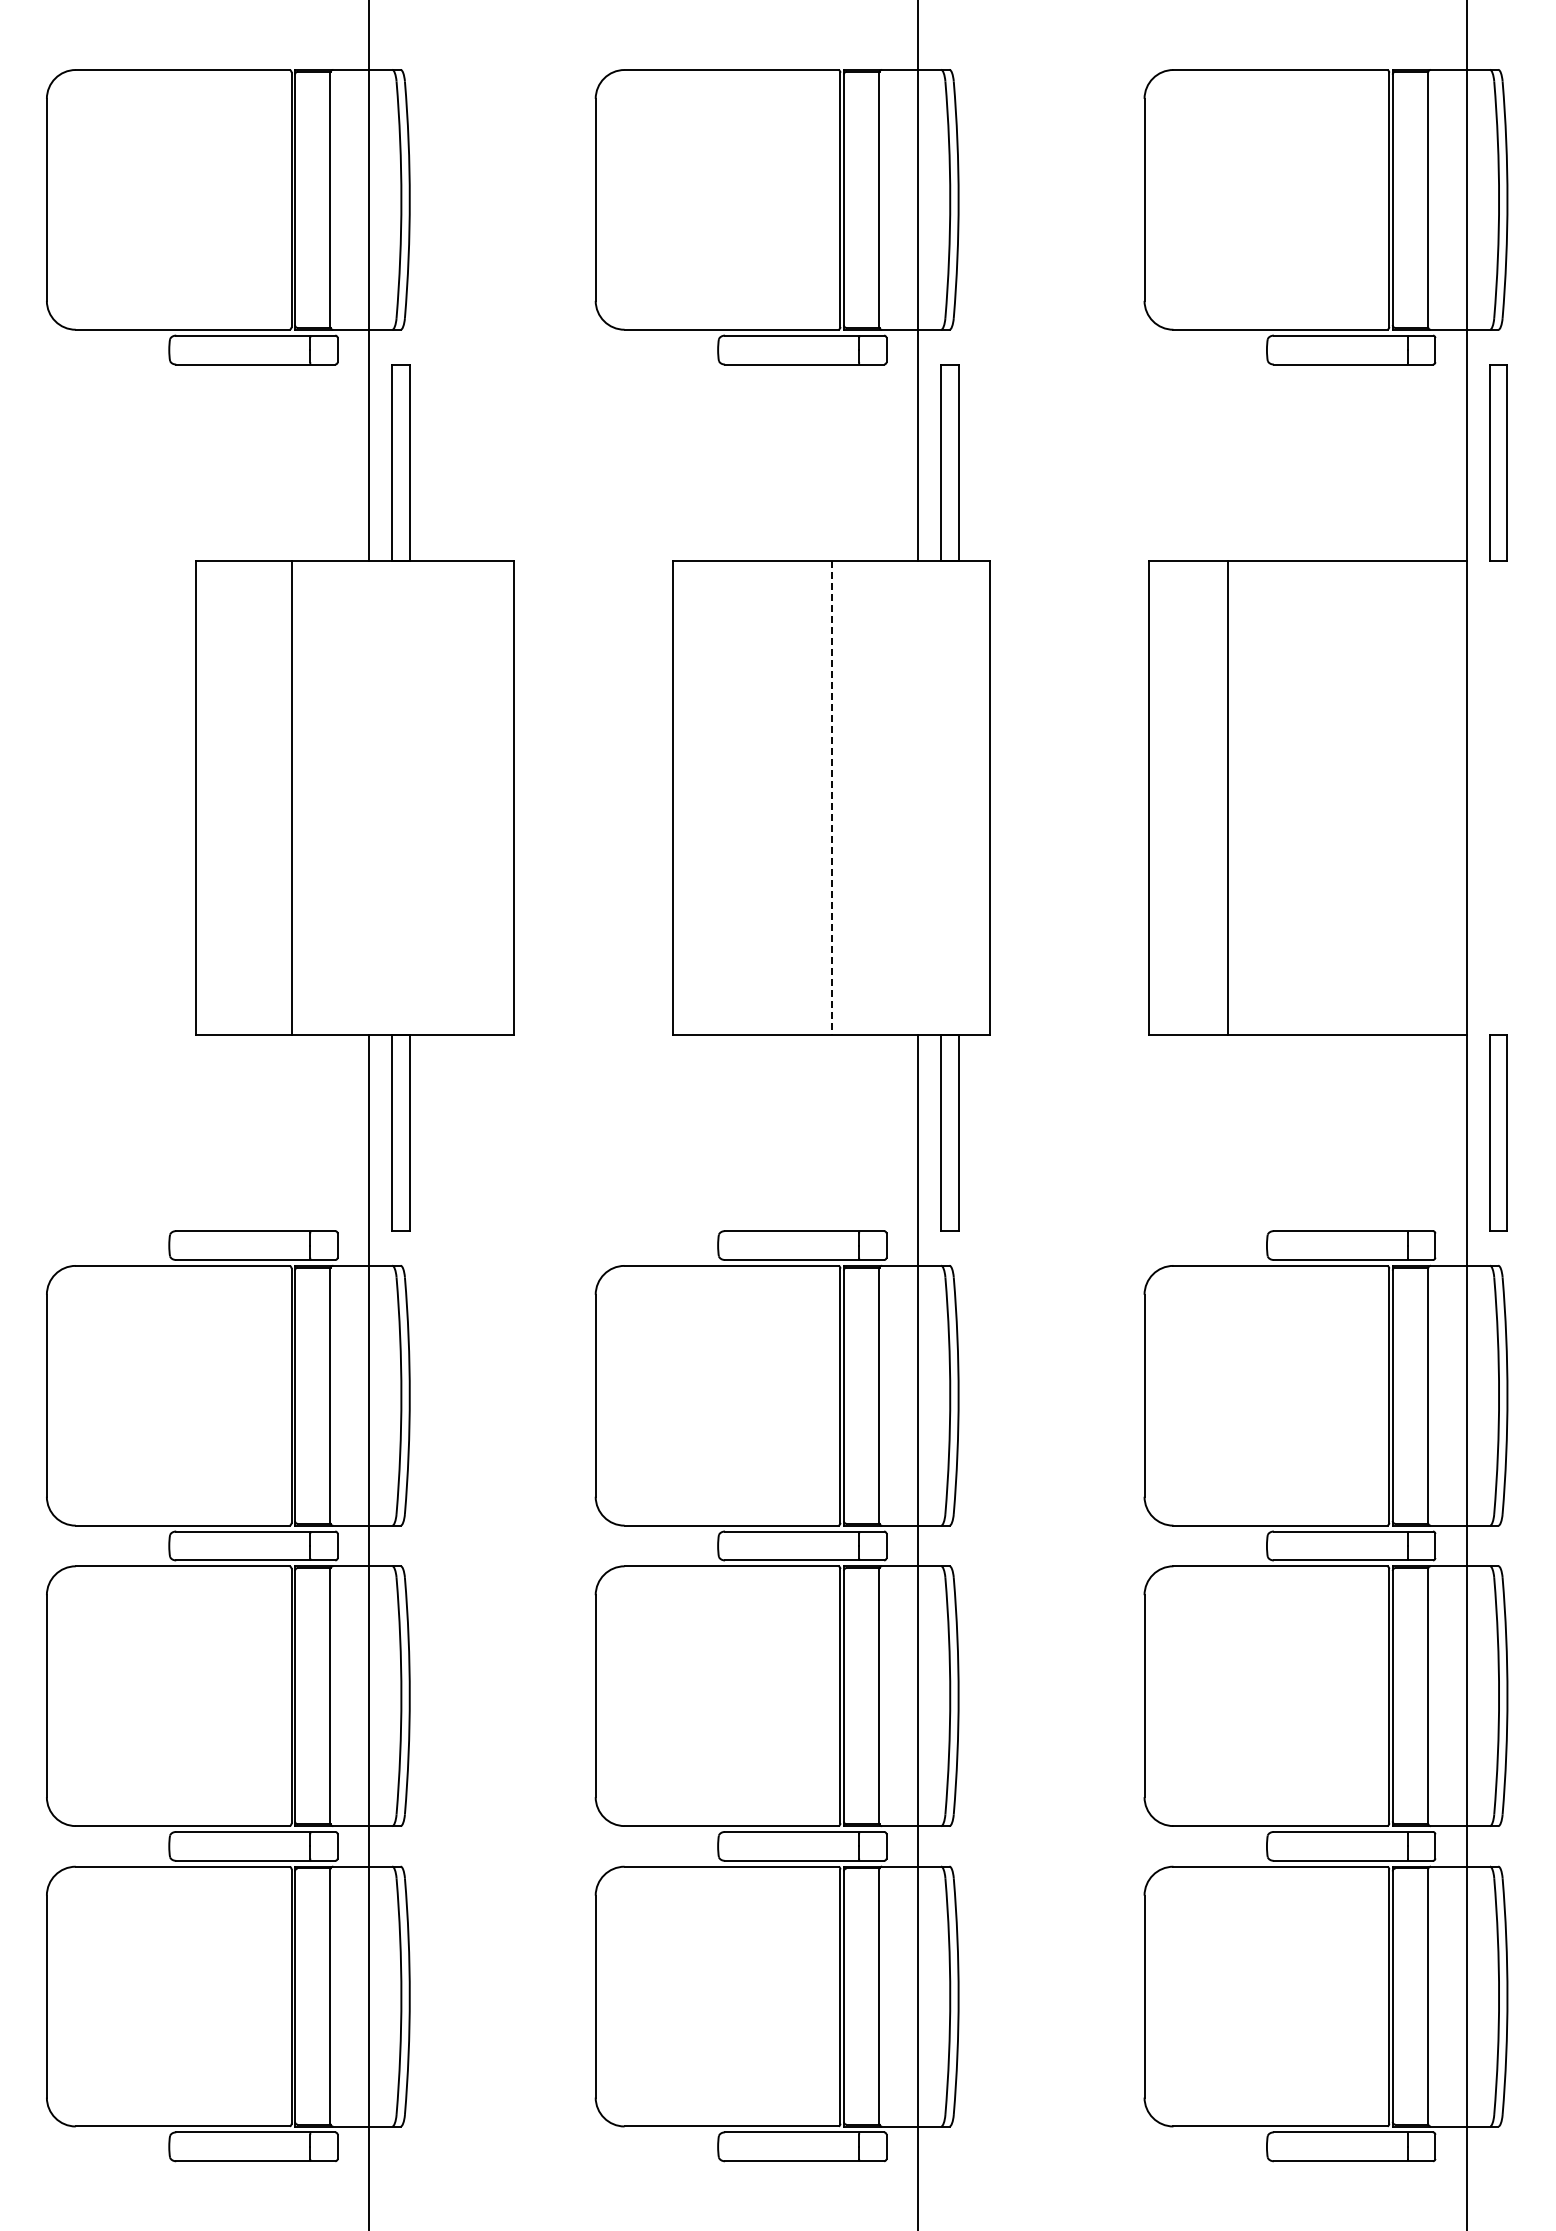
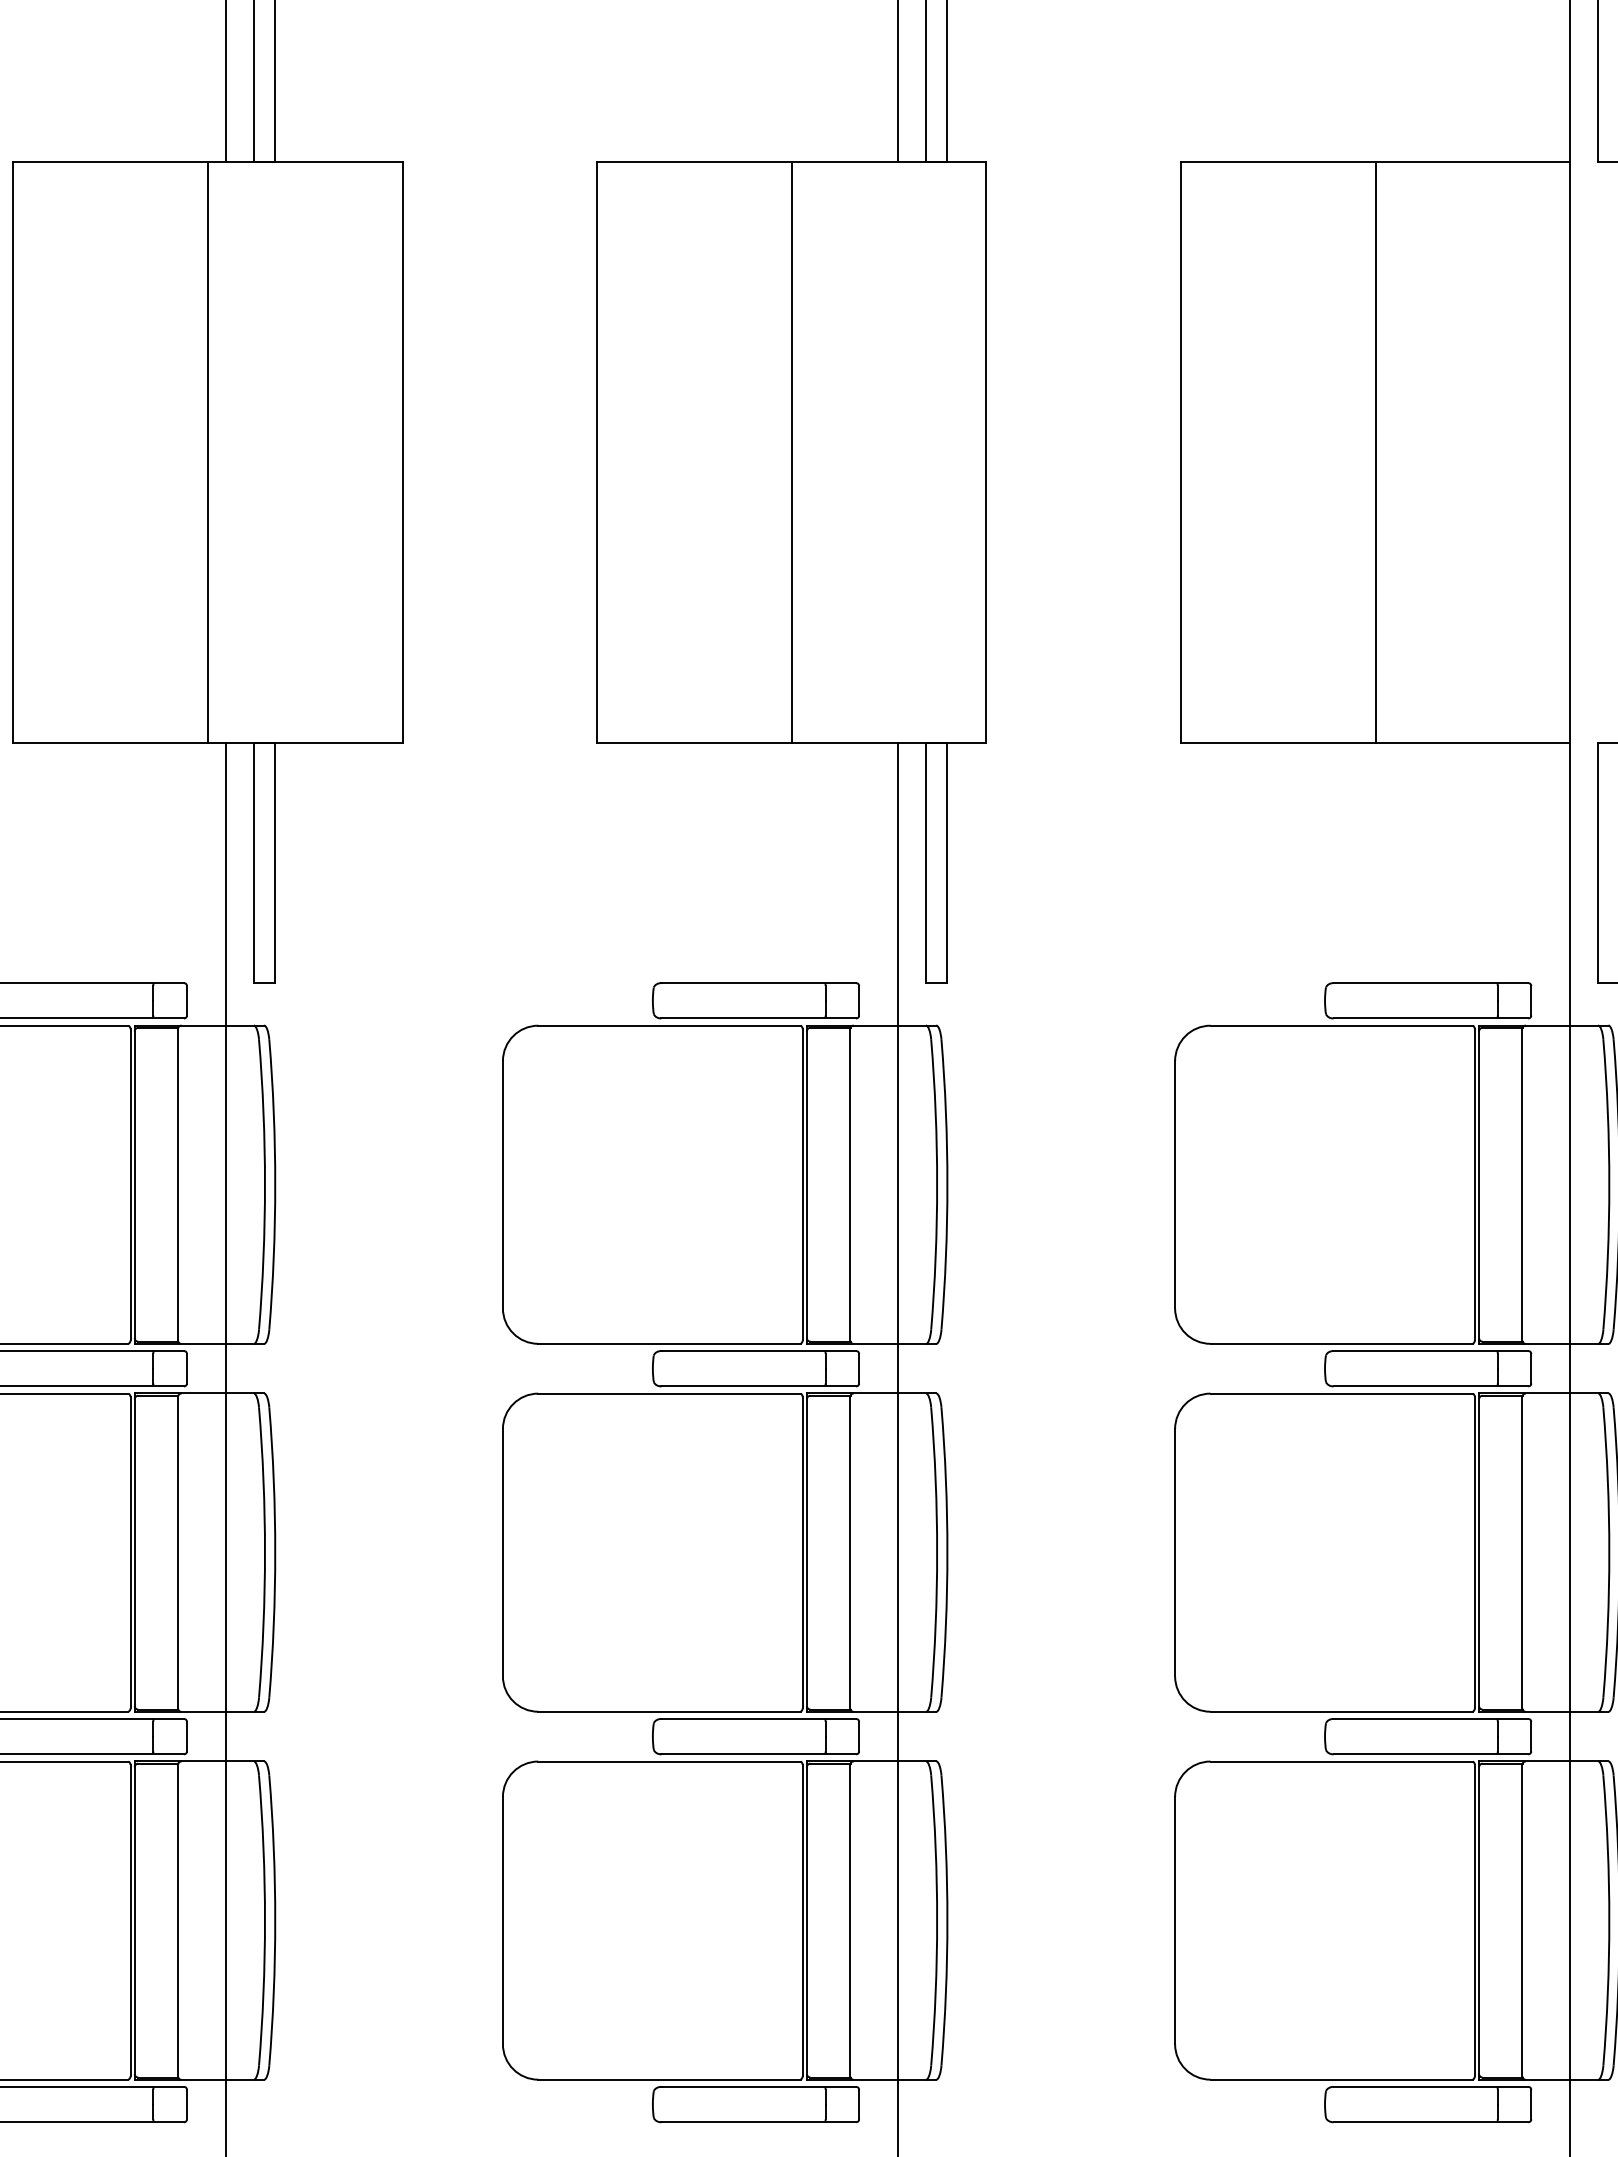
line: (291, 797) -> (207, 452), moved
line: (831, 797) -> (791, 452), dashed -> solid
line: (1228, 797) -> (1375, 452), moved

